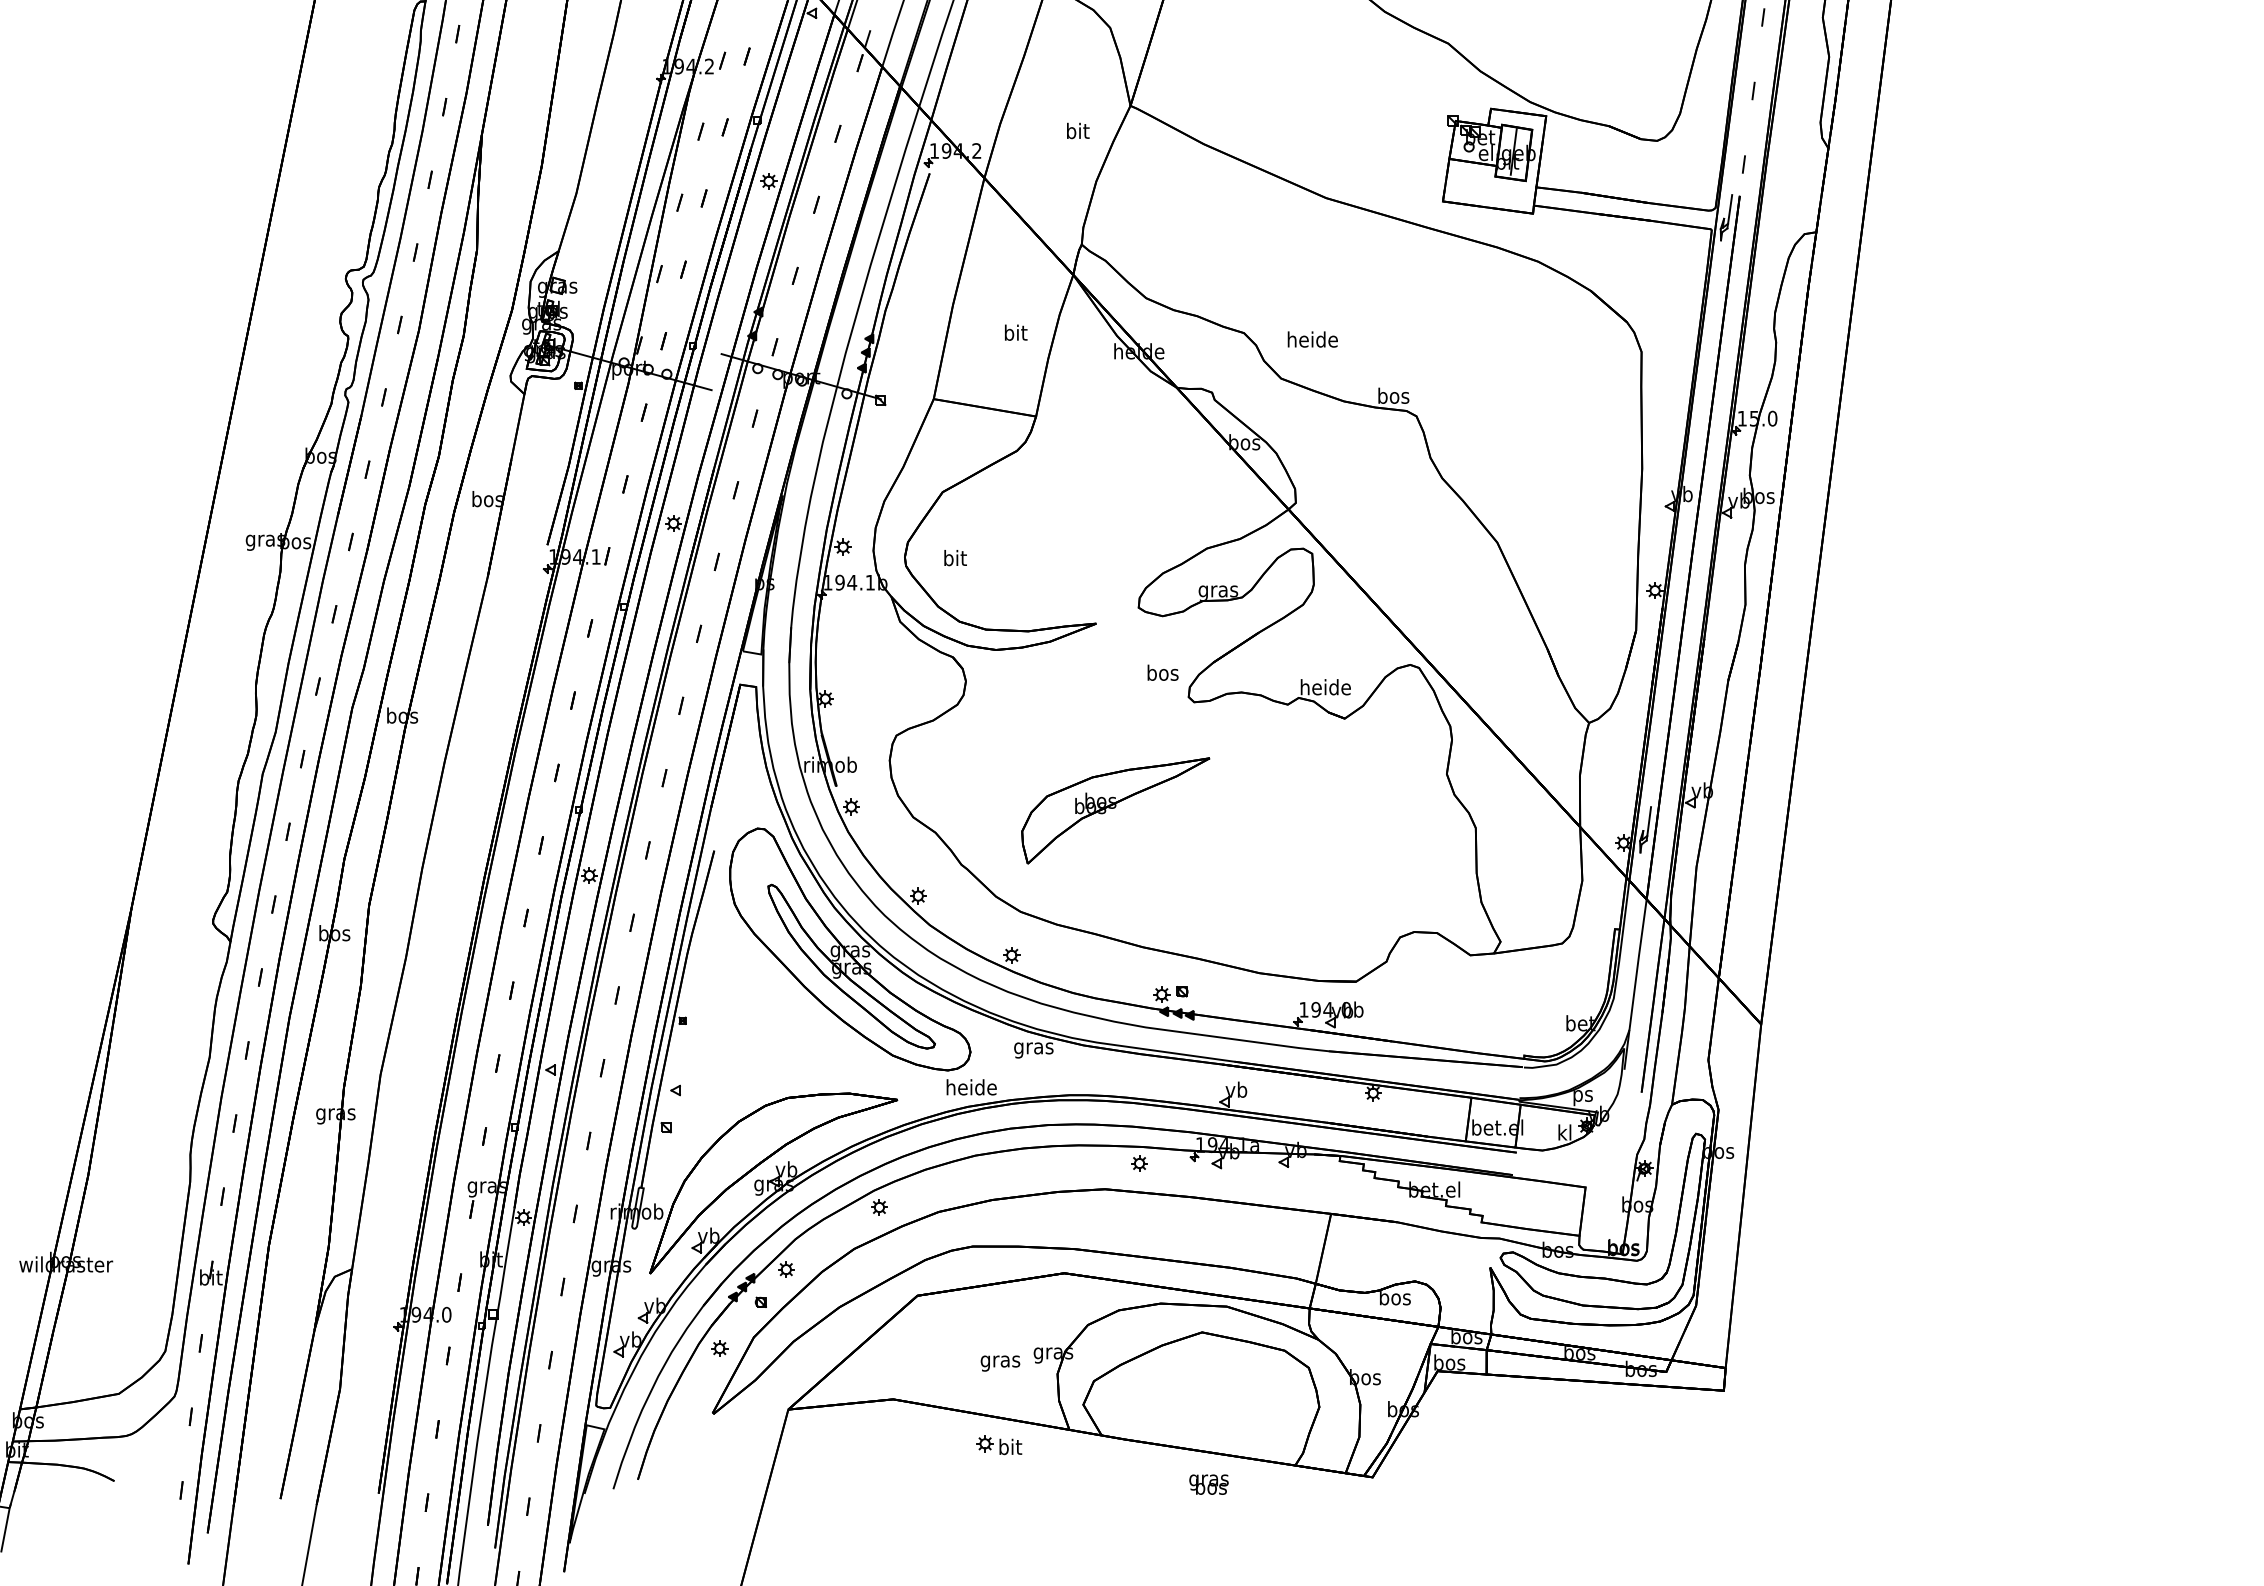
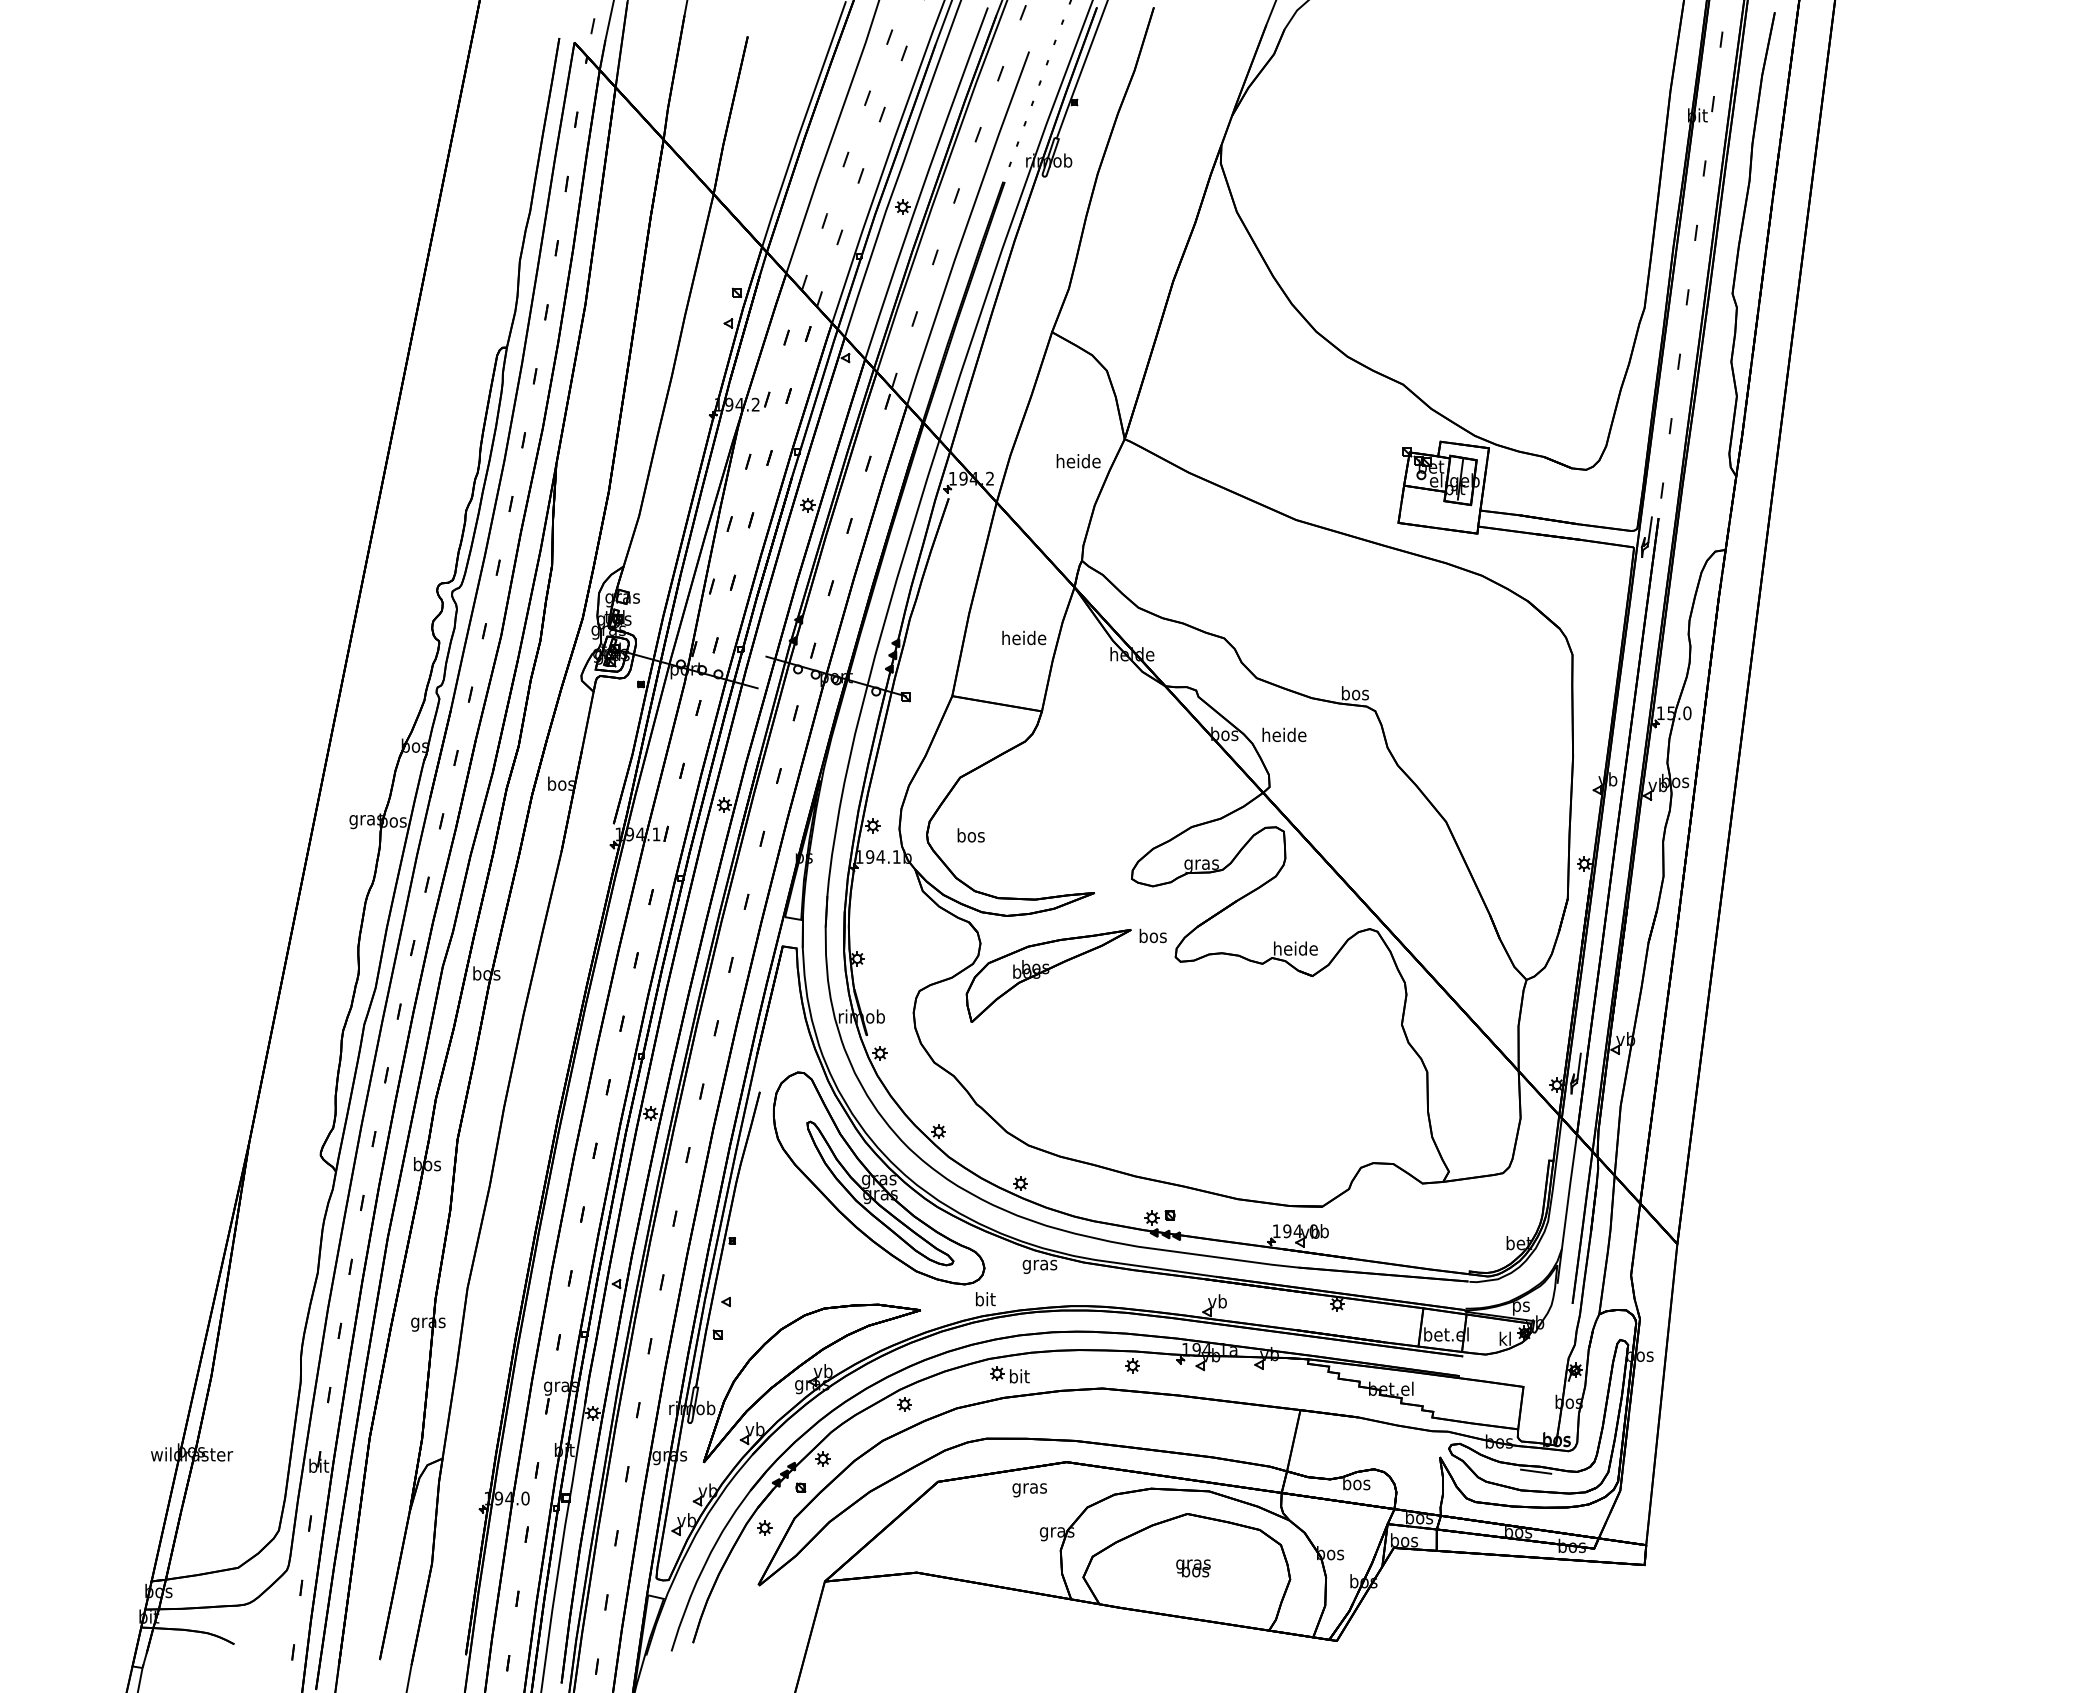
text: (1077, 131) -> (1078, 461), bit -> heide
text: (1016, 332) -> (1024, 637), bit -> heide
text: (1312, 339) -> (1284, 734), moved
text: (954, 558) -> (970, 835), bit -> bos
part: (1115, 810) -> (1048, 975), moved
text: (971, 1087) -> (985, 1299), heide -> bit
line: (1600, 1283) -> (1536, 1471), added
text: (1000, 1363) -> (1029, 1490), moved
part: (999, 1444) -> (1009, 1374), moved
text: (1209, 1484) -> (1193, 1568), moved

